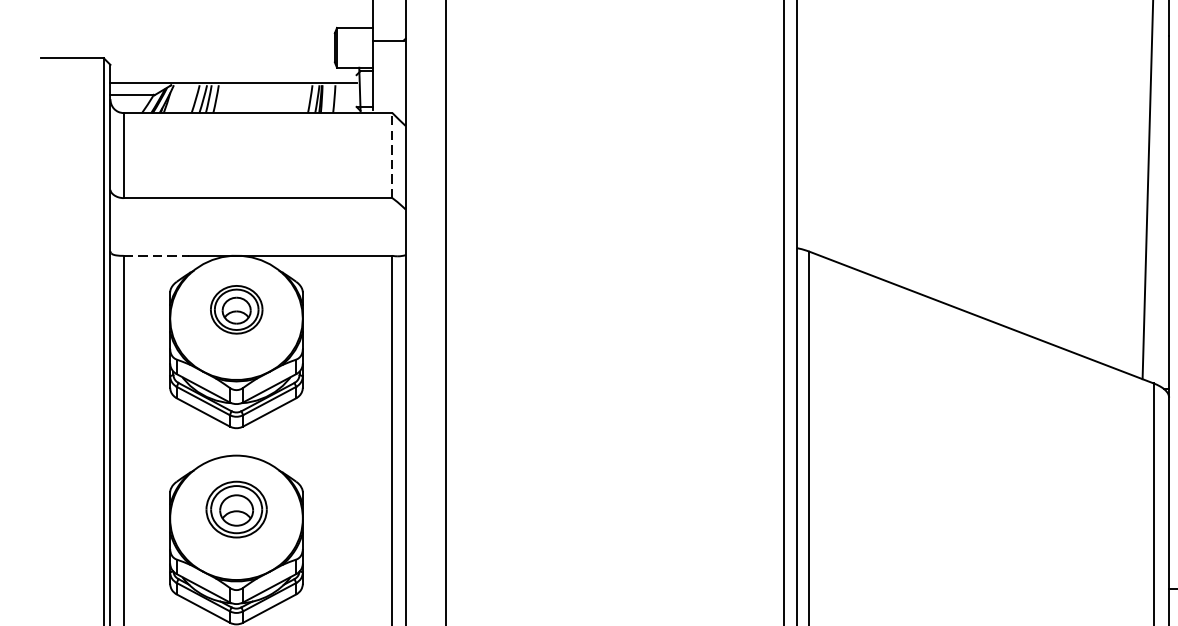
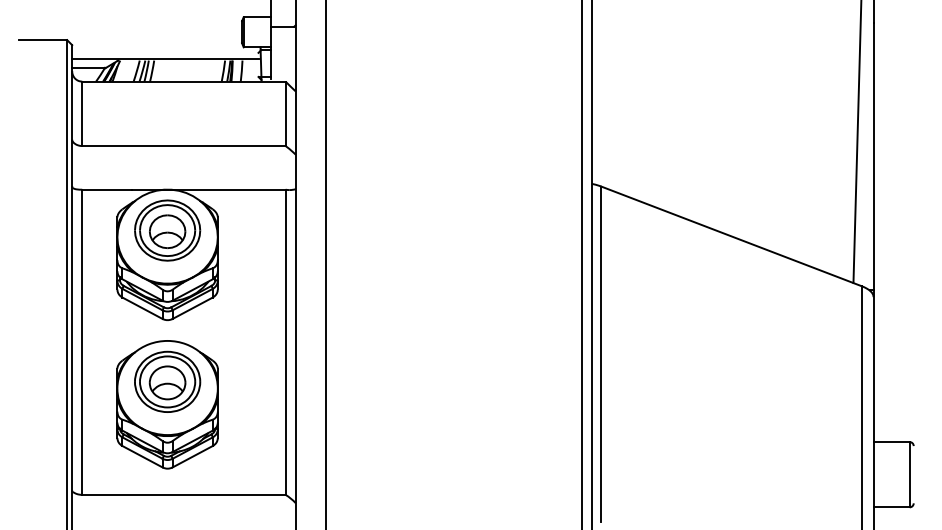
line: (392, 155) -> (285, 113), dashed -> solid
line: (155, 255) -> (106, 189), dashed -> solid
part: (236, 309) -> (167, 230), size x1.67
part: (236, 509) -> (167, 381), size x1.43

